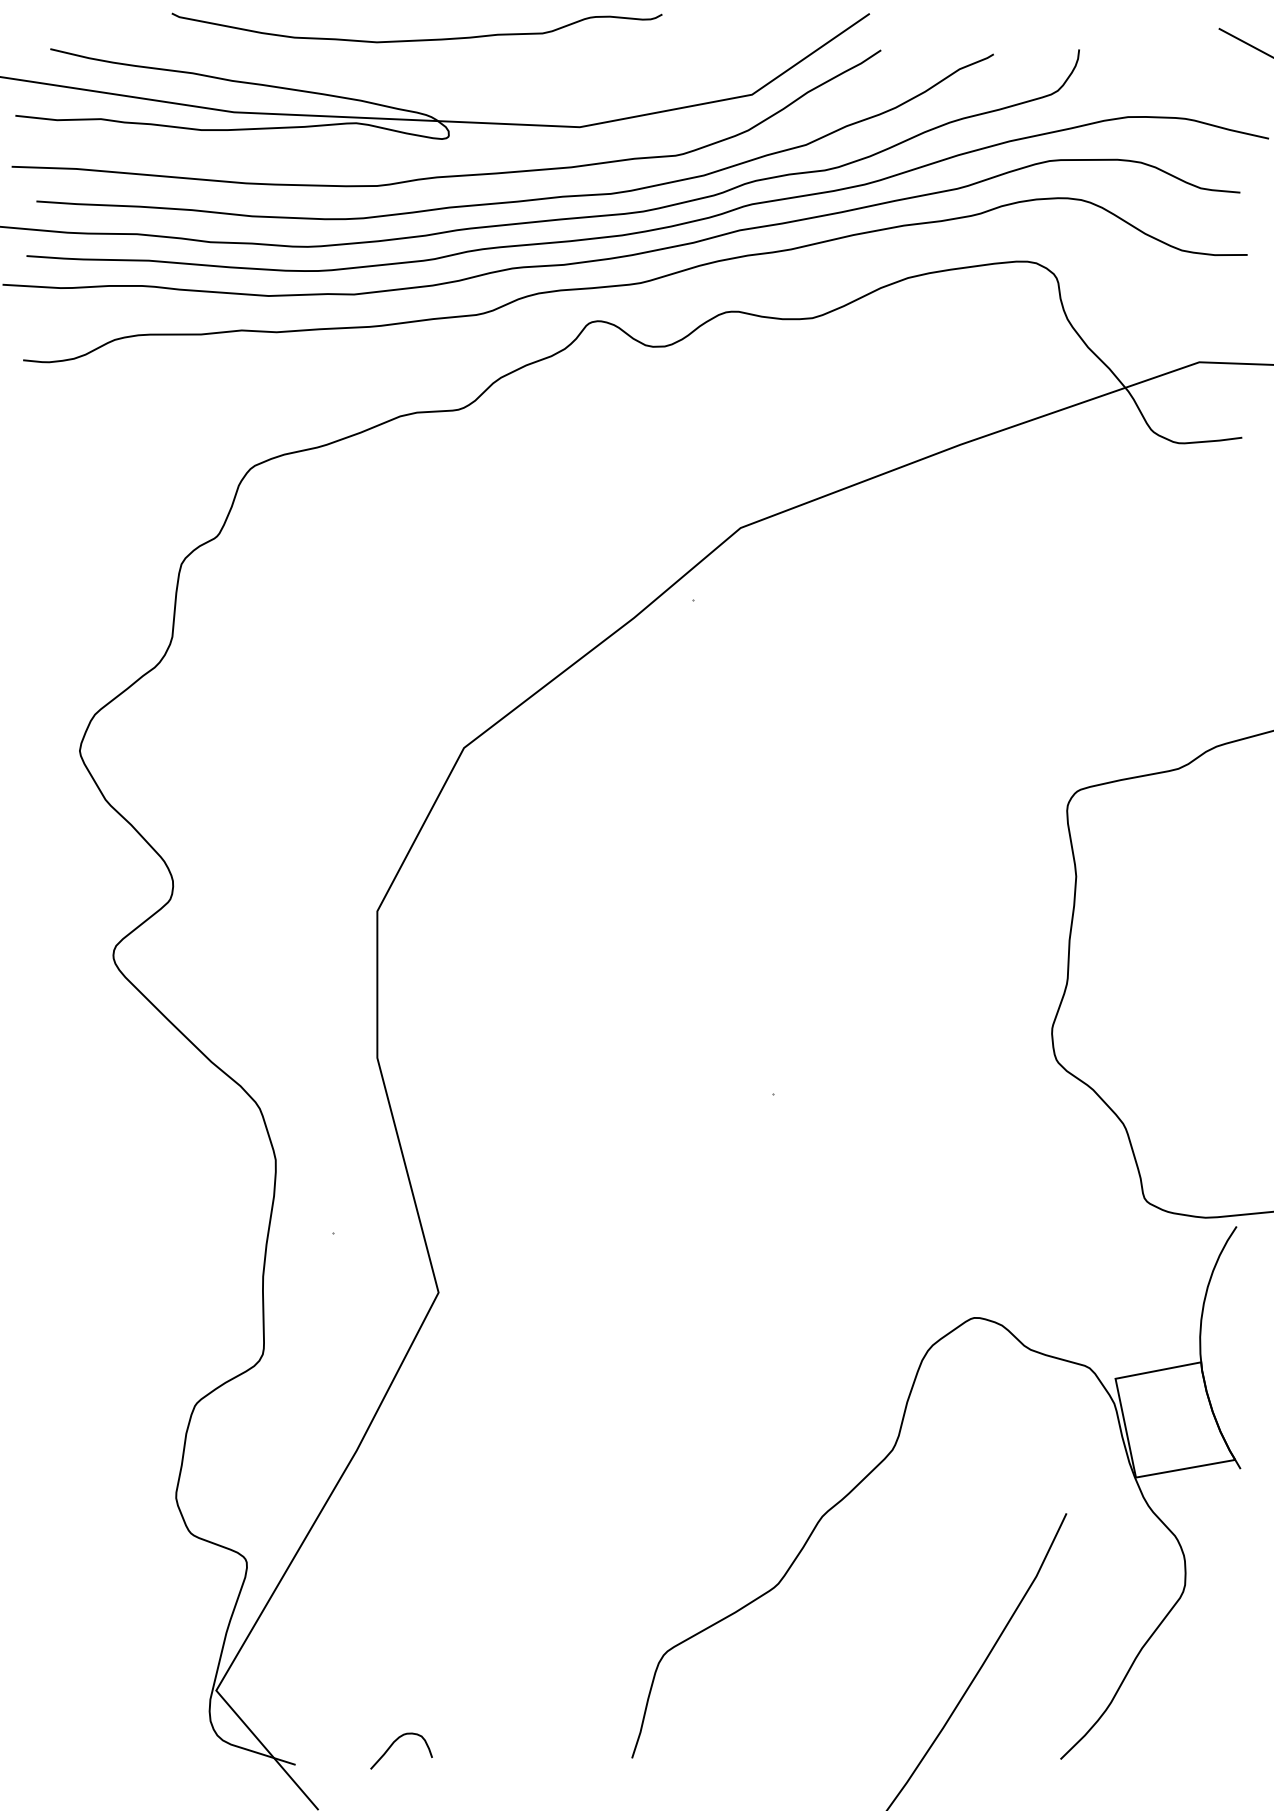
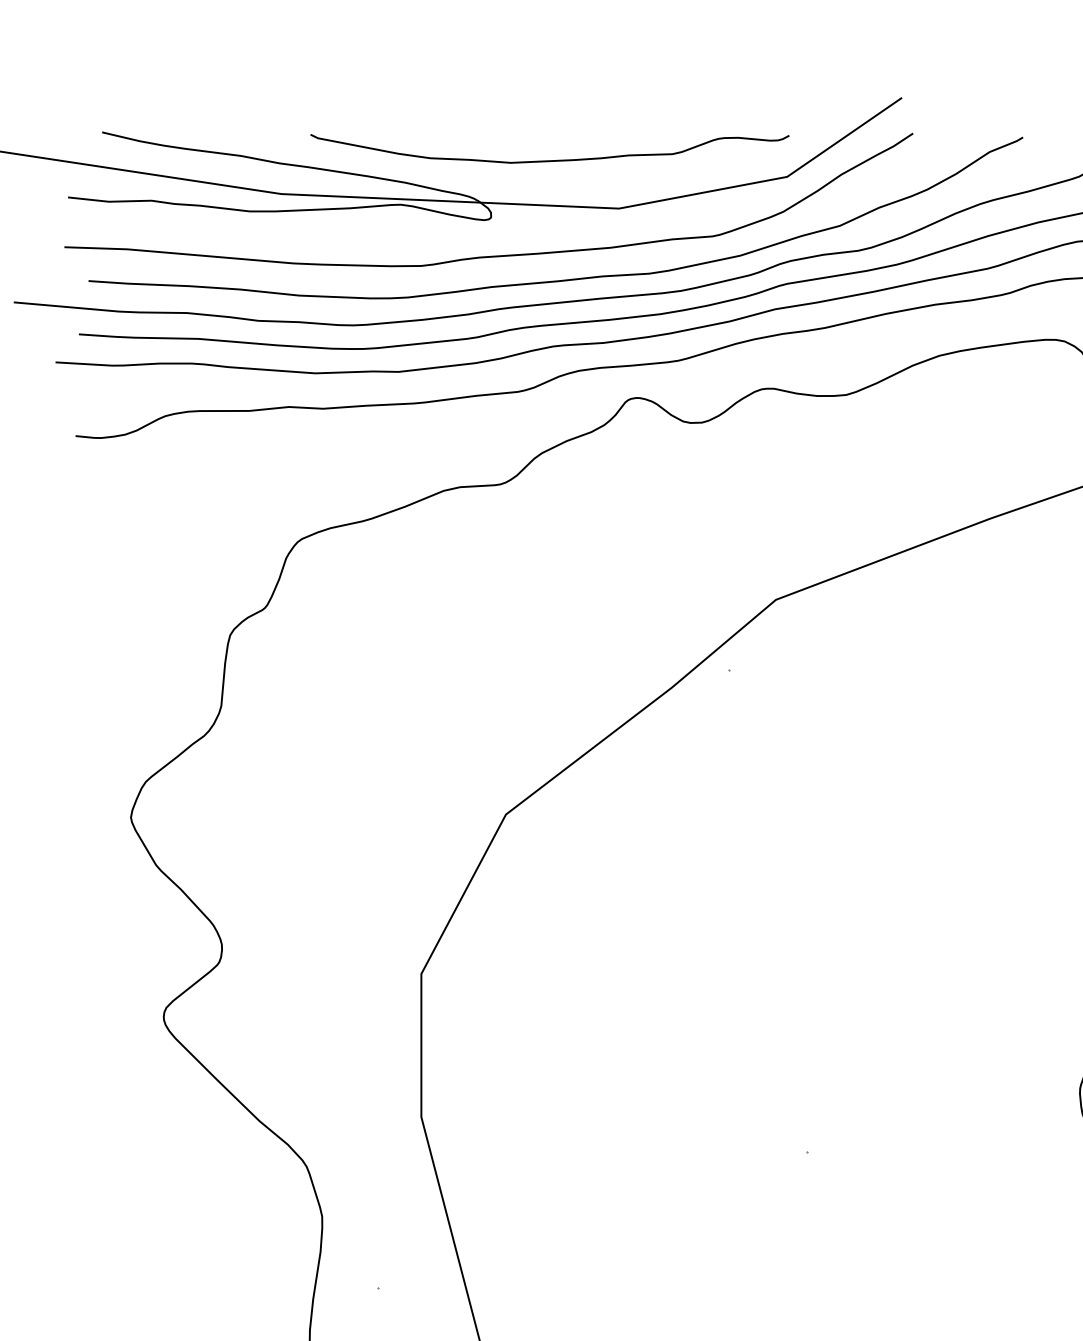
curve: (416, 39) -> (549, 160), moved

